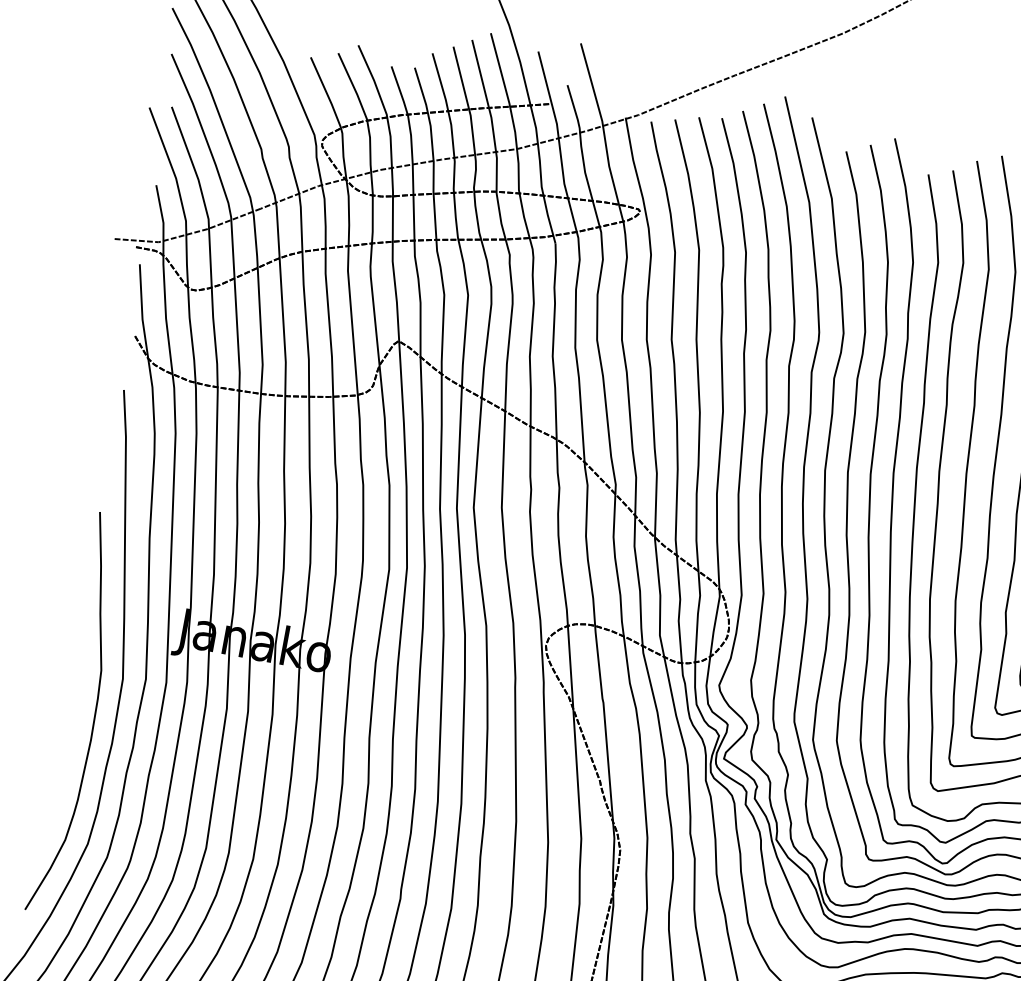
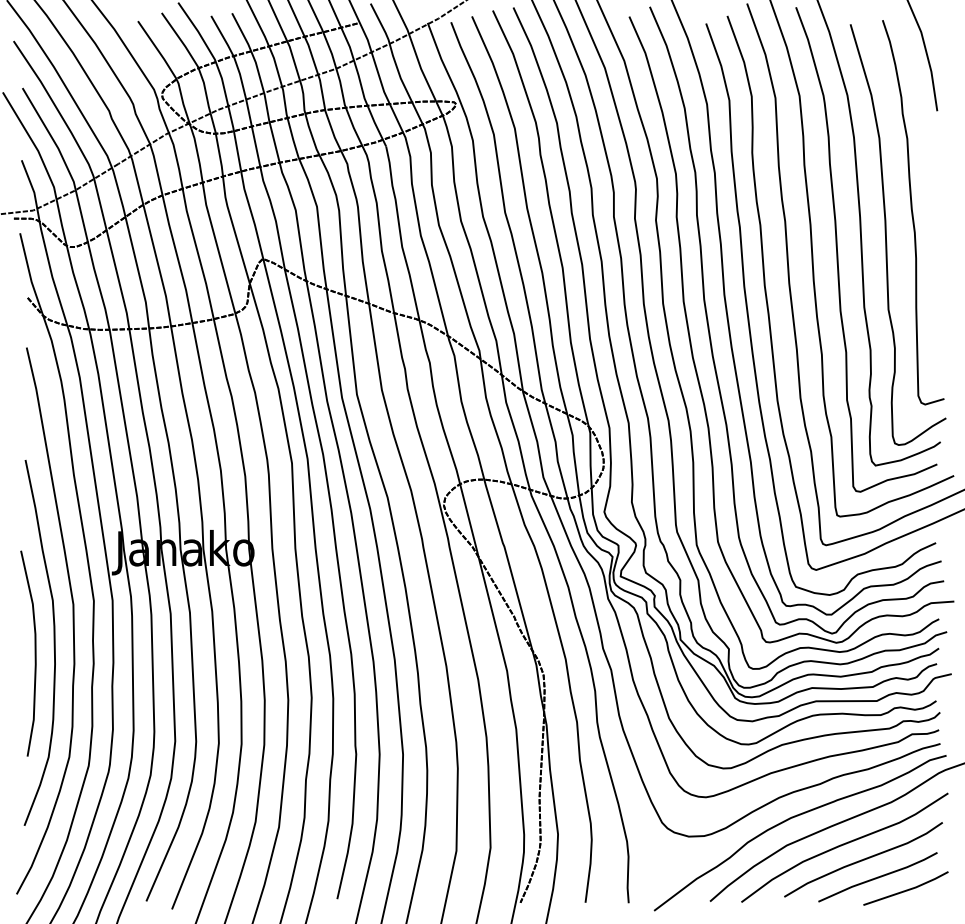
curve: (70, 724) -> (34, 653), added

